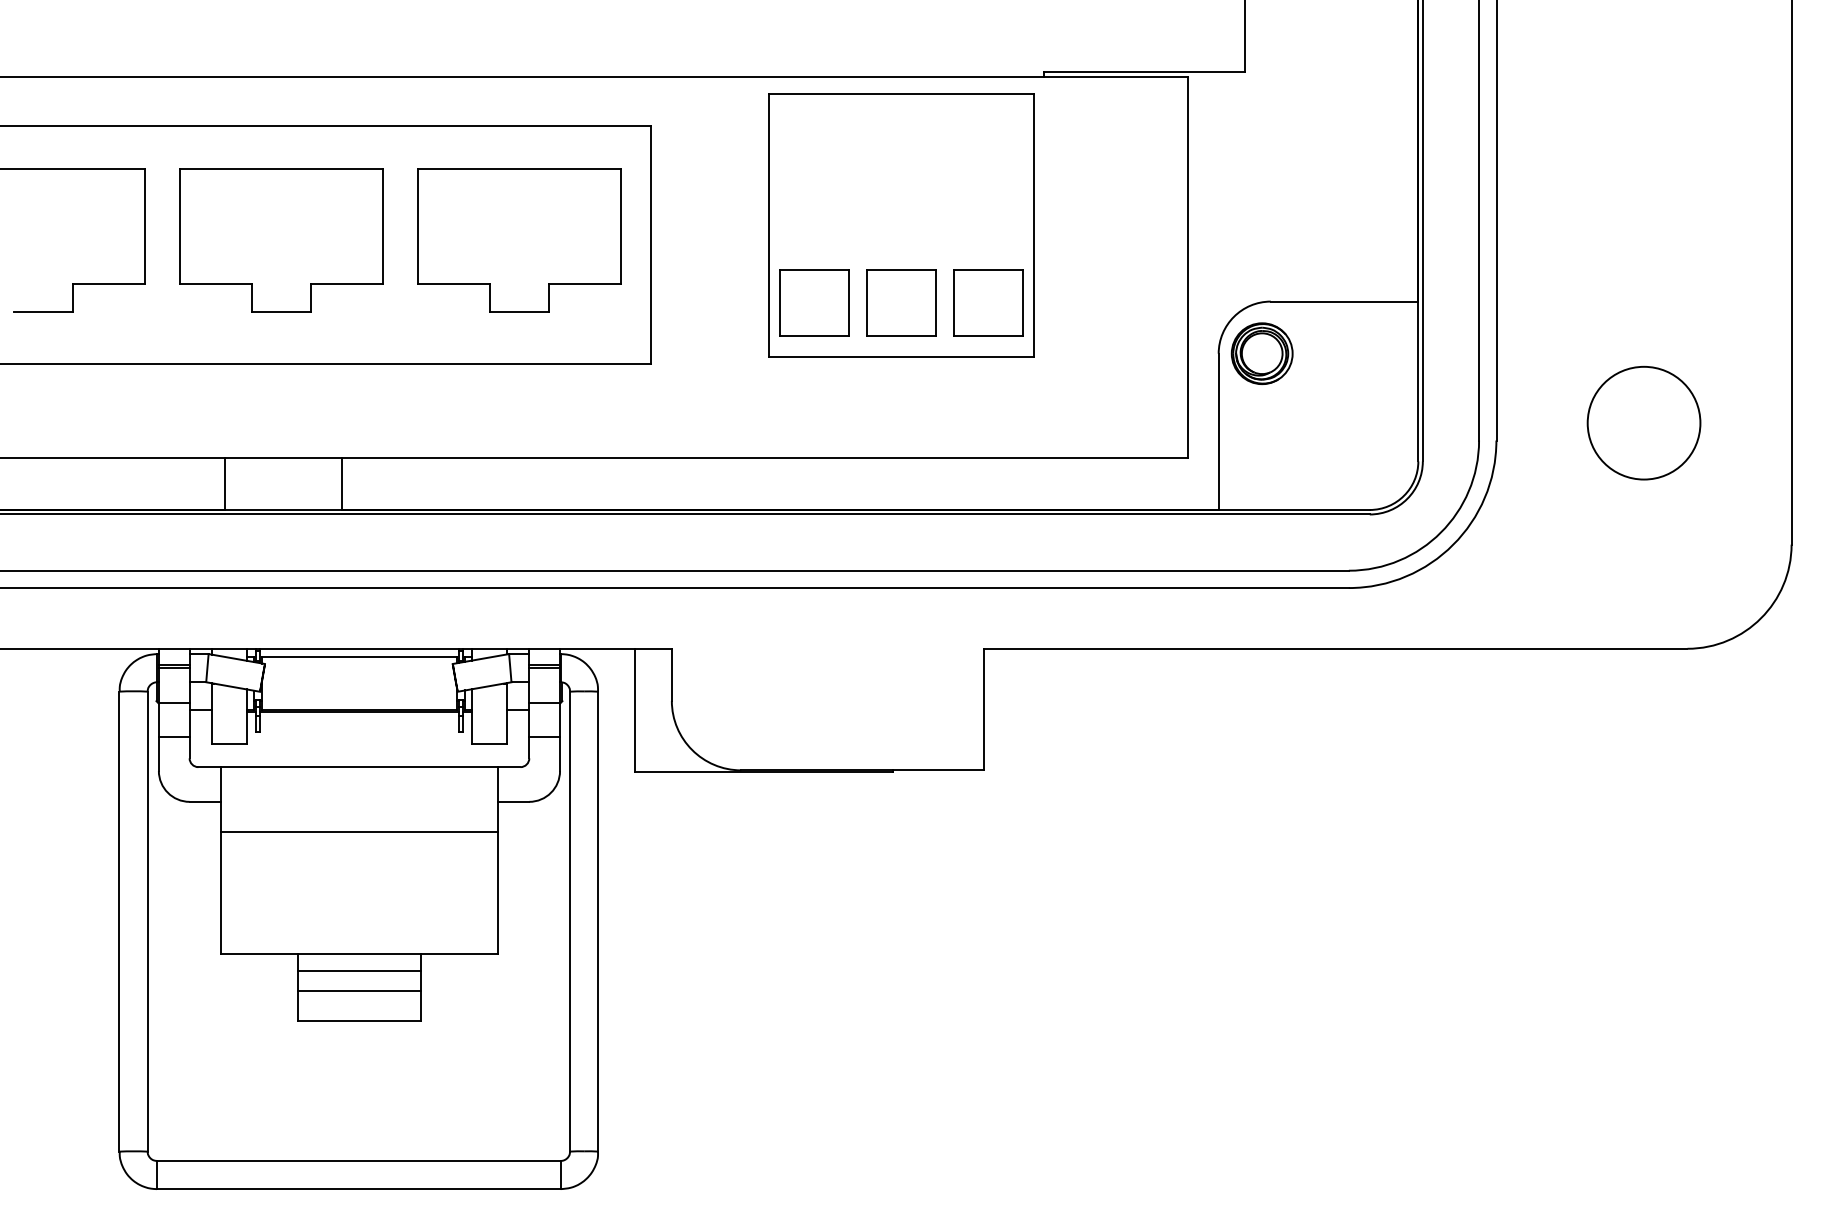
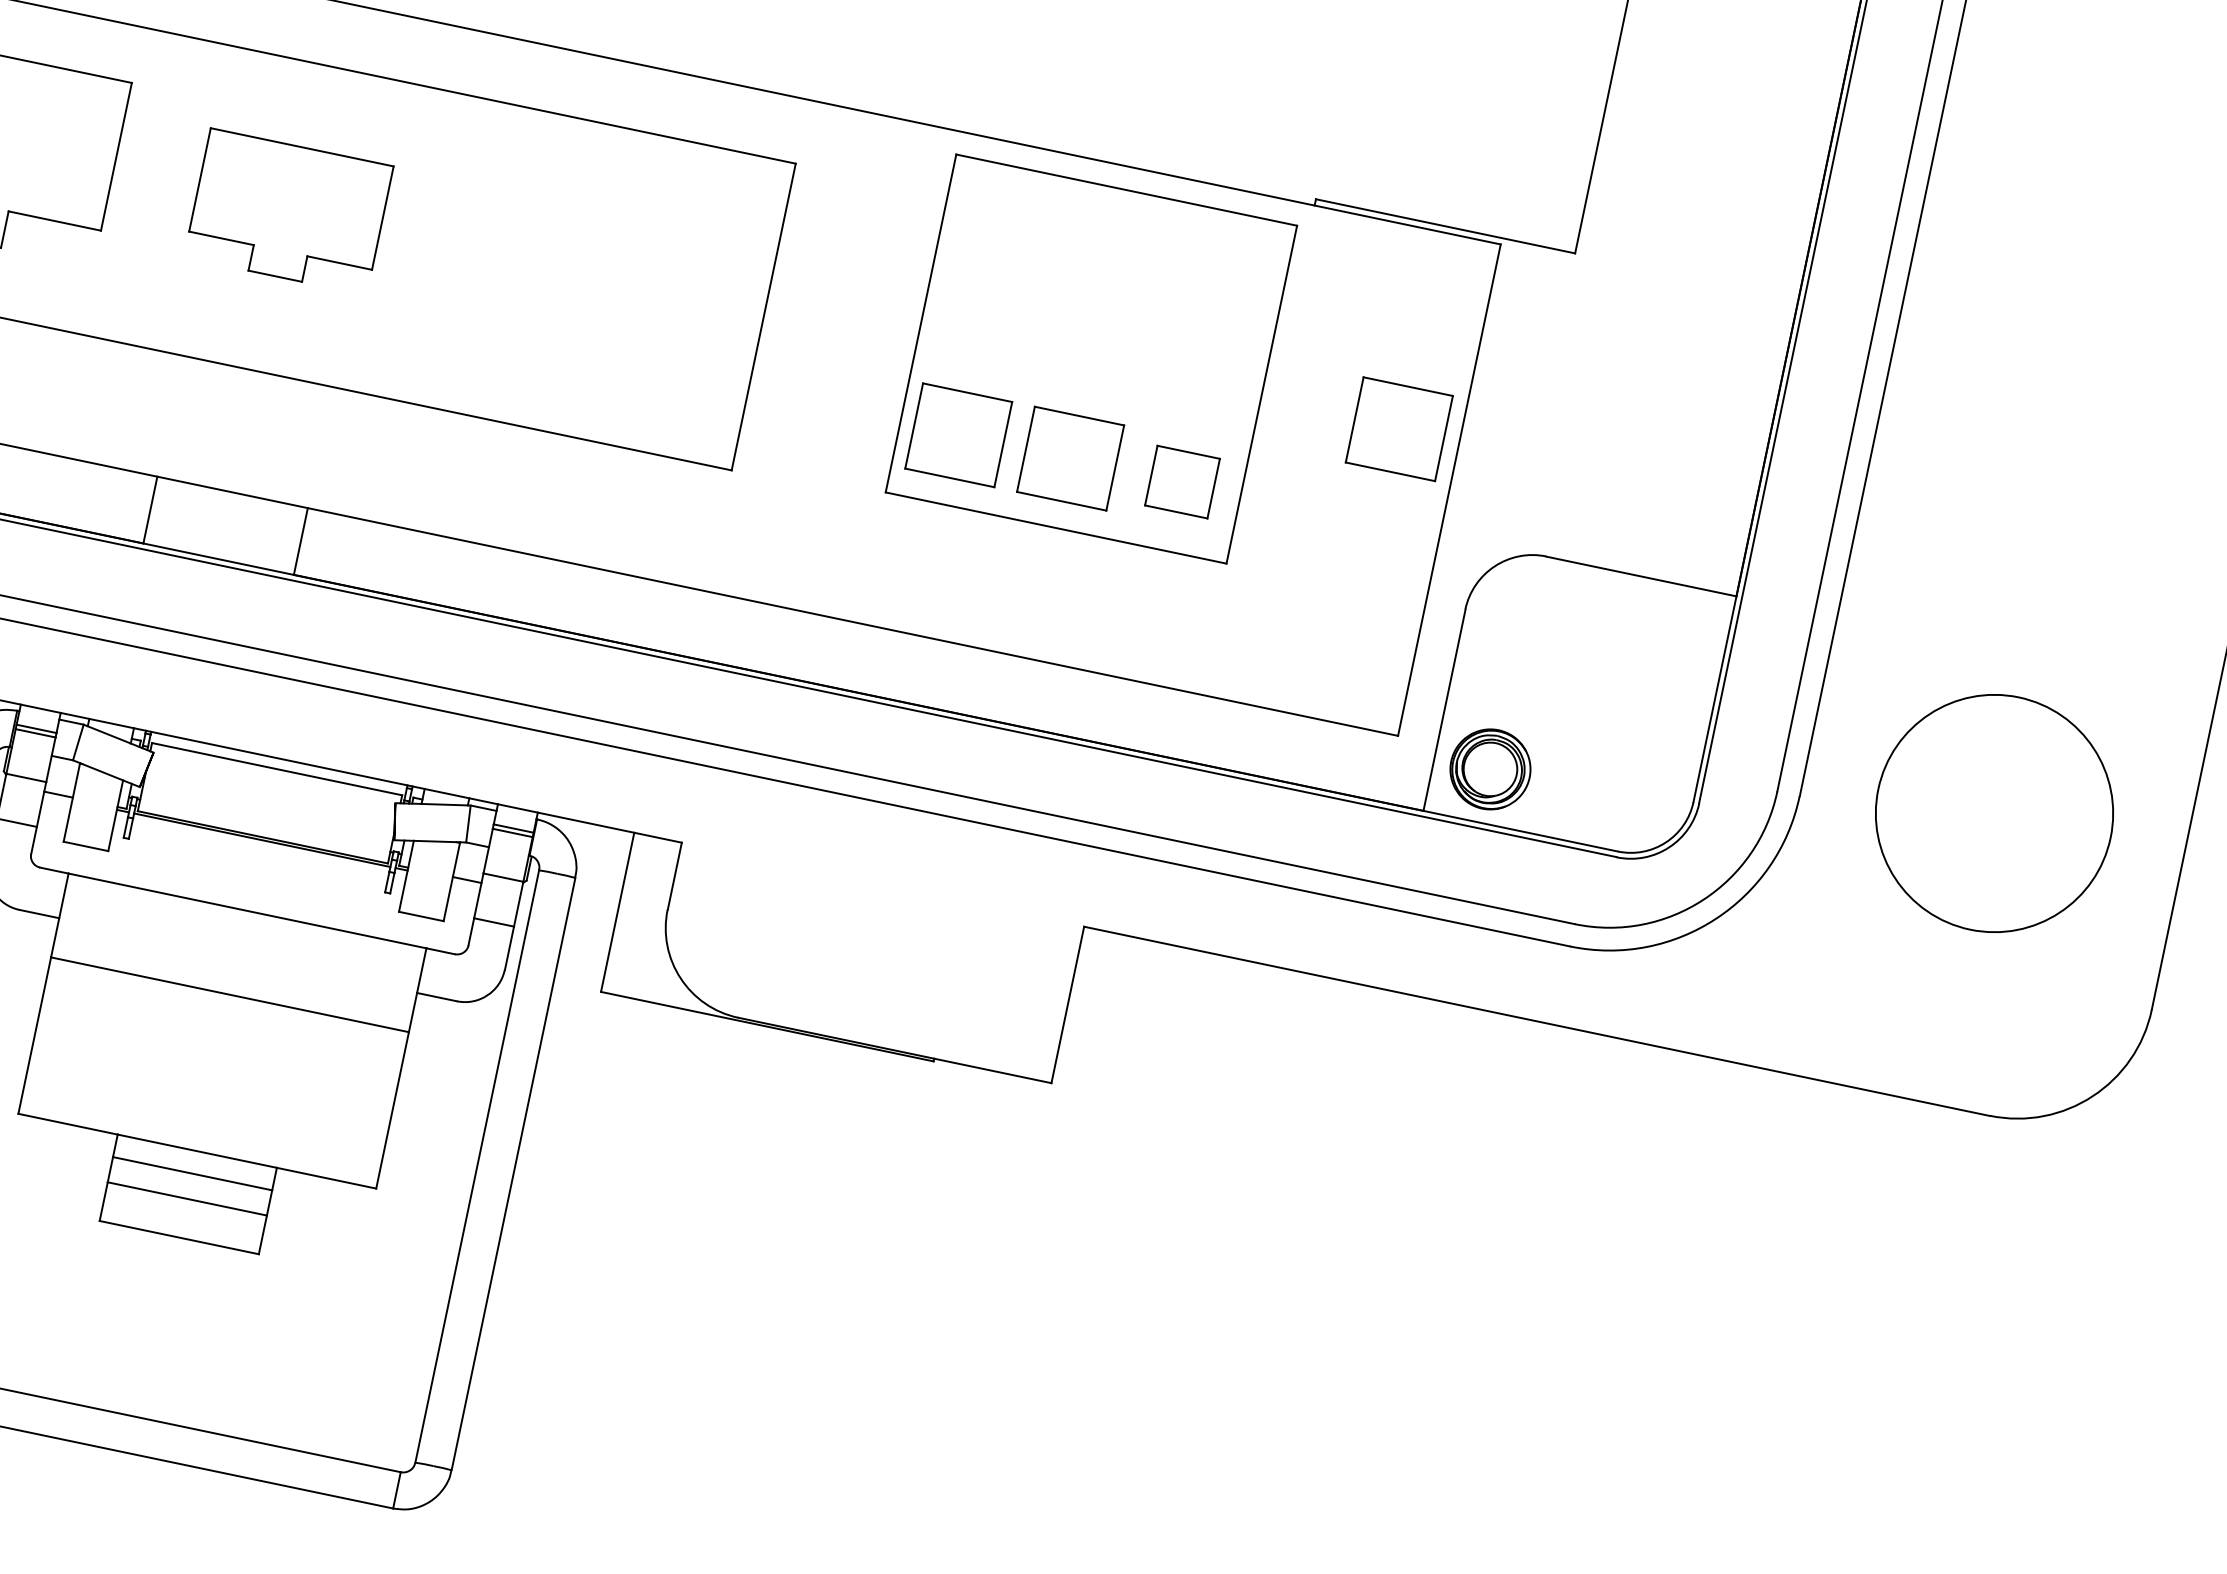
part: (1141, 229) -> (1399, 428), added
part: (281, 240) -> (288, 211), size x0.7
part: (519, 240) -> (595, 275), removed
part: (988, 302) -> (1182, 481), size x0.7
part: (1261, 353) -> (1489, 768), moved
circle: (1643, 422) -> (1993, 812), size x1.6

